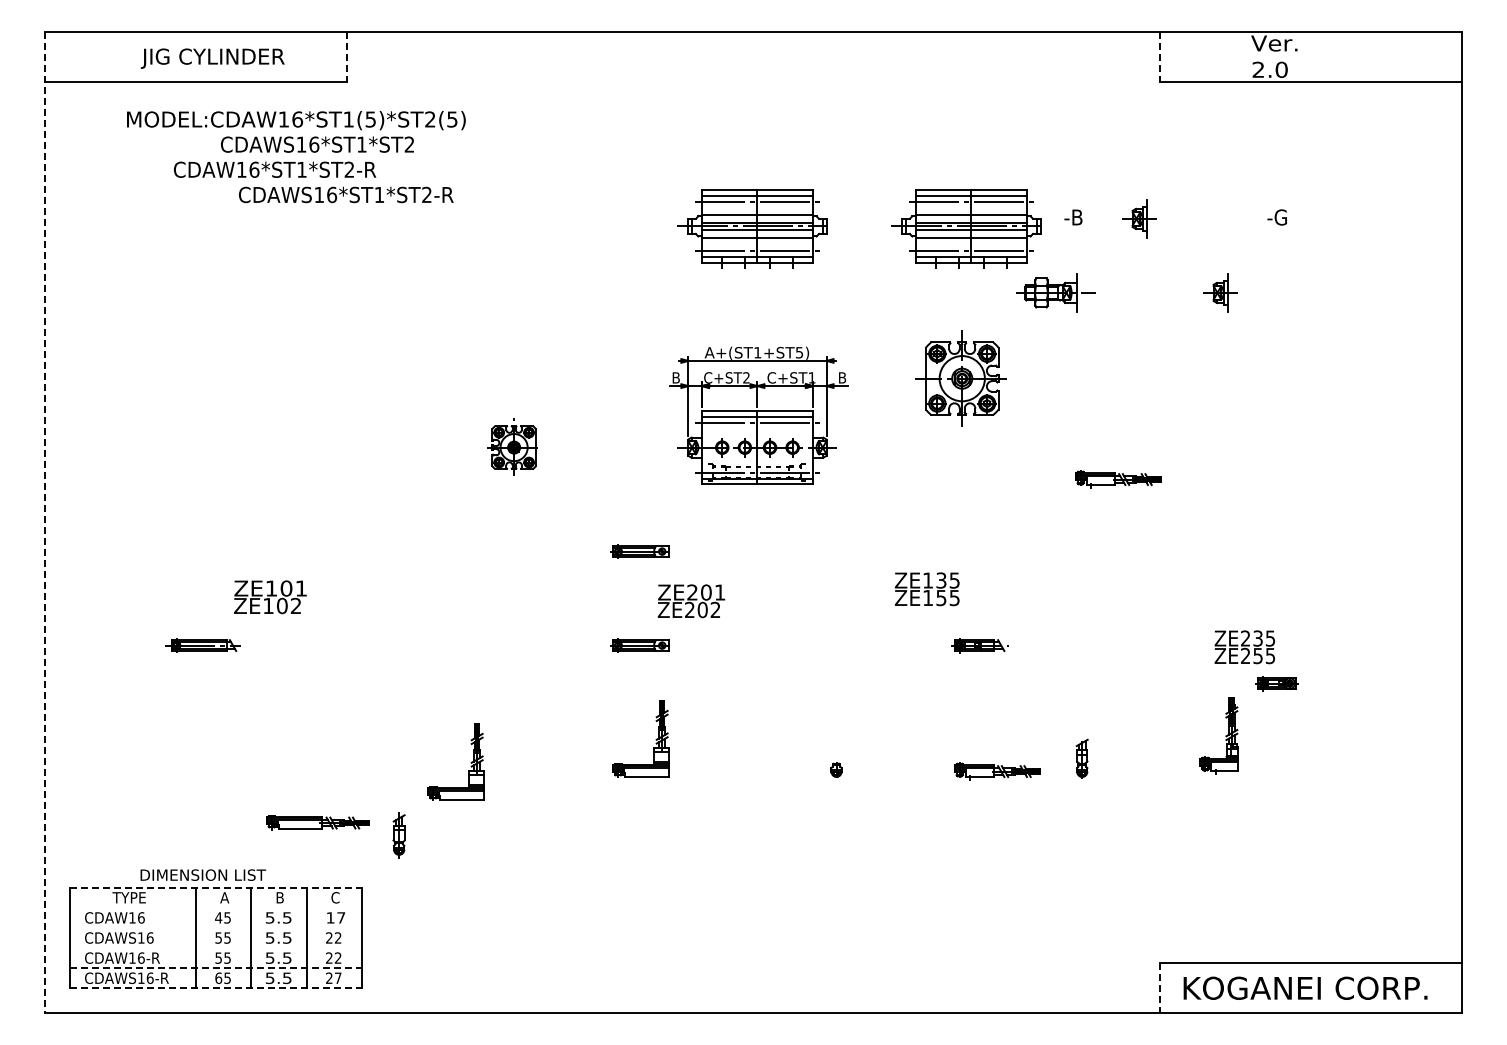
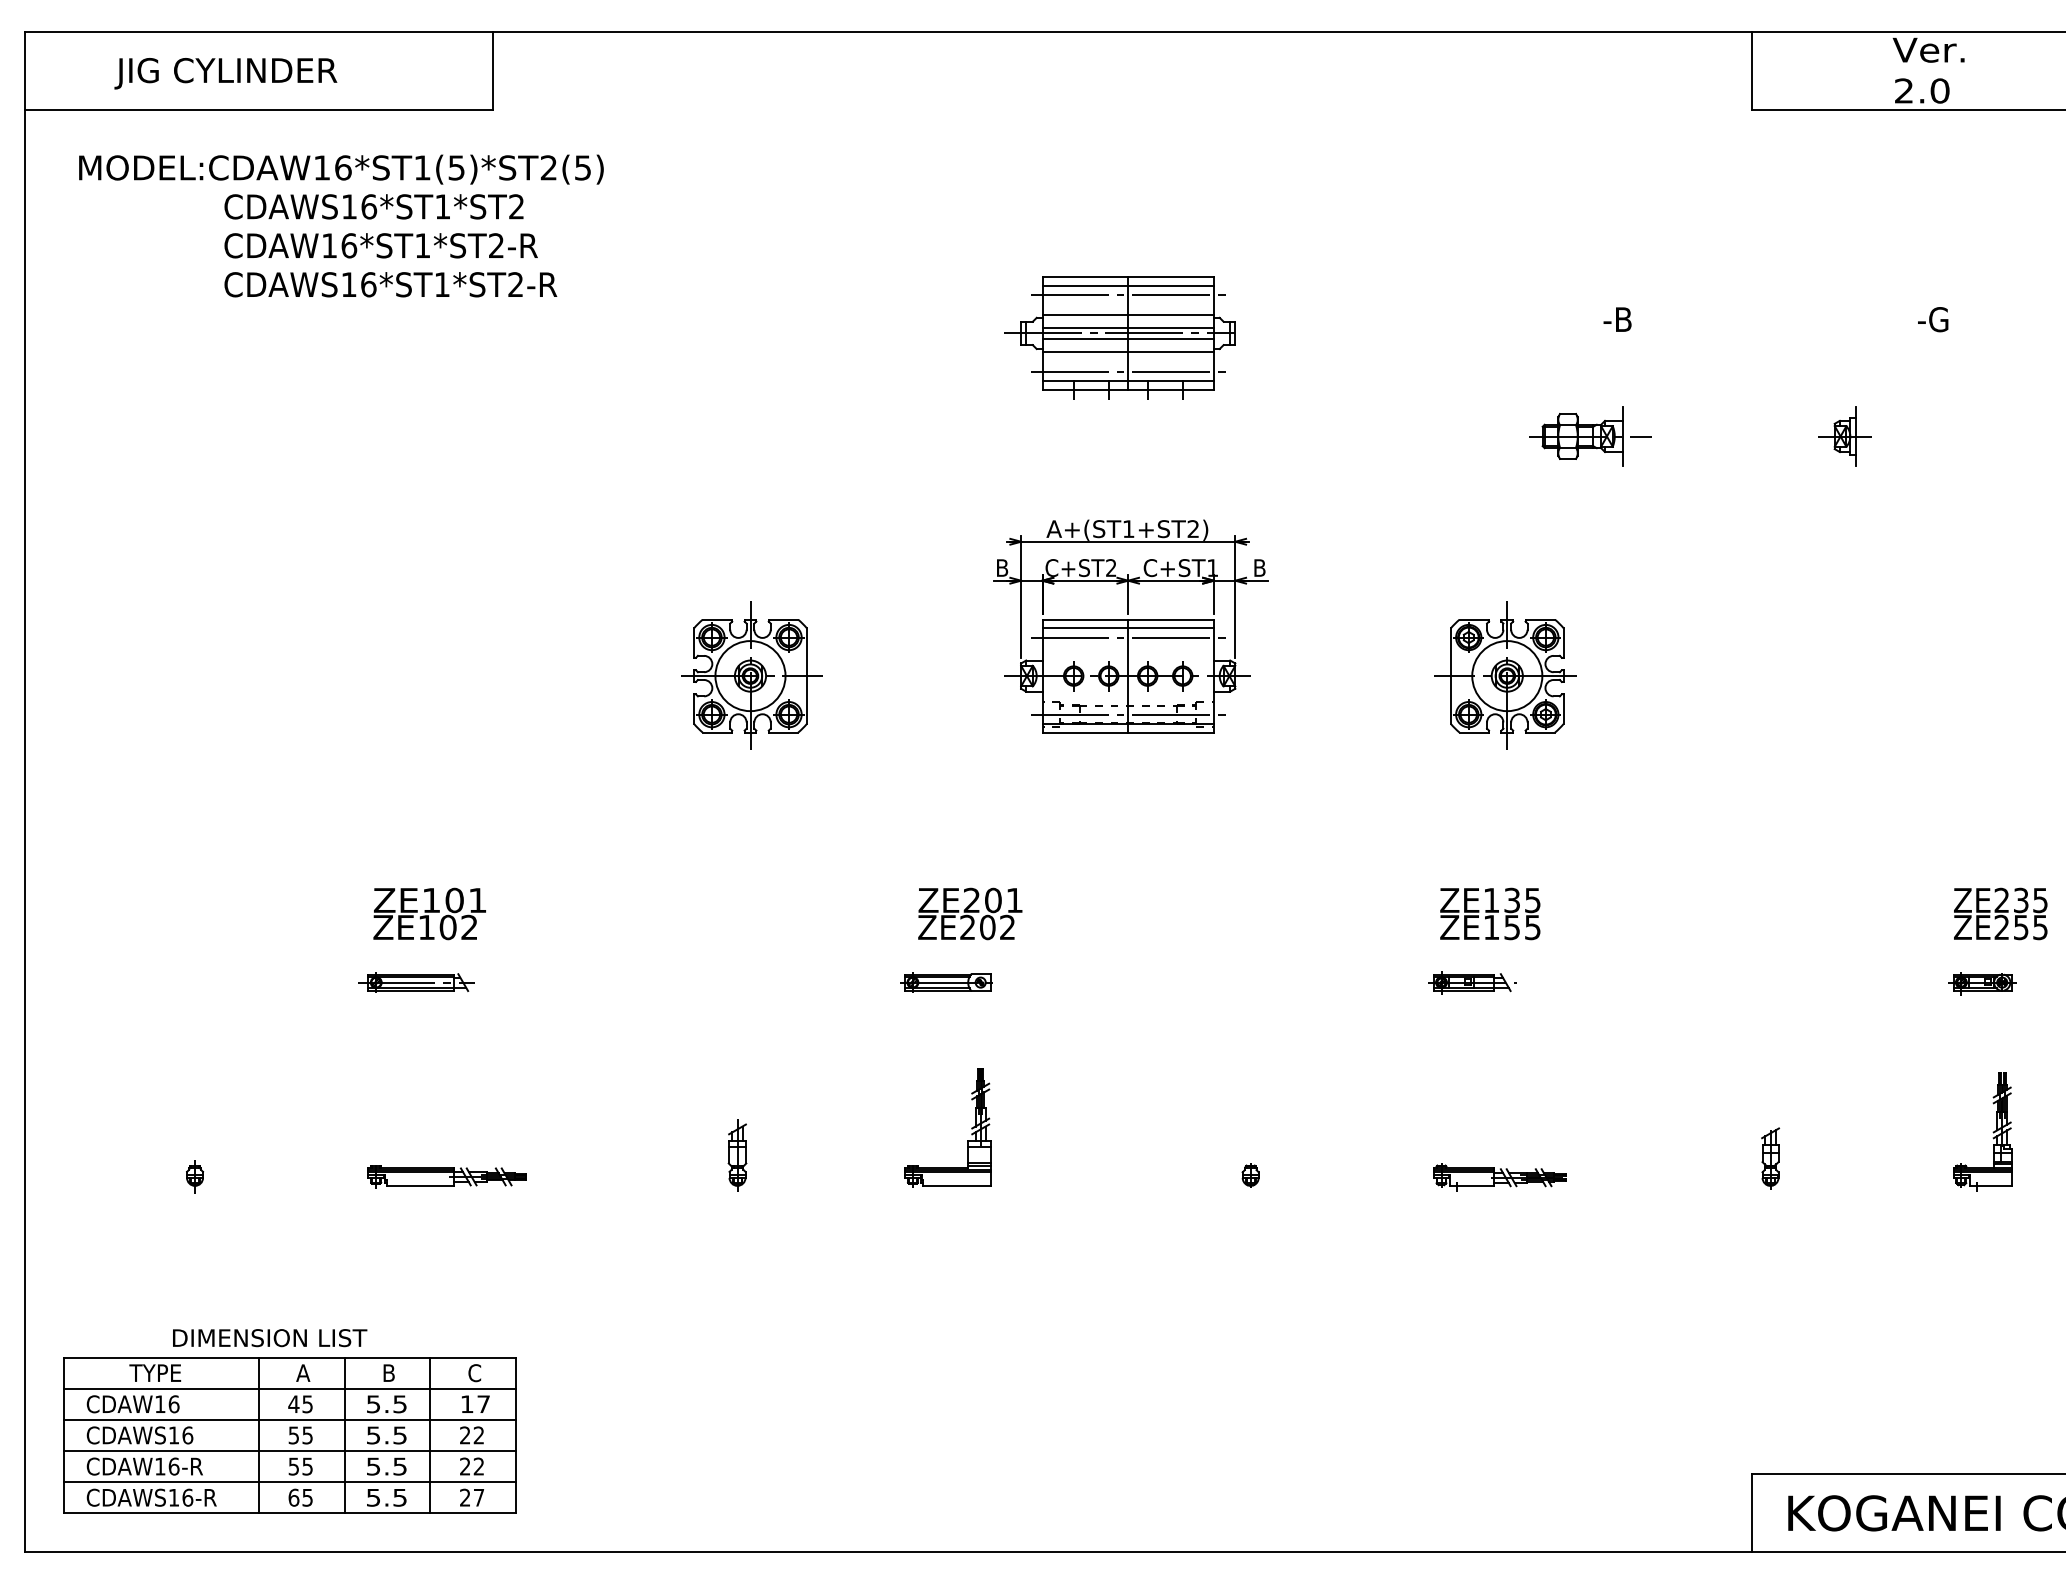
line: (346, 57) -> (491, 71), dashed -> solid
line: (1160, 57) -> (1752, 71), dashed -> solid
text: (212, 58) -> (225, 73), moved
text: (296, 131) -> (341, 186), moved
text: (346, 194) -> (391, 284), moved
part: (1139, 218) -> (1719, 321), removed
part: (966, 228) -> (1451, 336), removed
text: (799, 352) -> (1193, 528), A+(ST1+ST5) -> A+(ST1+ST2)
part: (960, 378) -> (1504, 675), moved
part: (514, 447) -> (751, 675), size x1.67
part: (1118, 479) -> (1687, 725), removed
line: (45, 522) -> (25, 791), dashed -> solid
part: (639, 551) -> (945, 836), removed
text: (927, 589) -> (1490, 914), moved
text: (270, 597) -> (429, 914), moved
text: (691, 601) -> (970, 914), moved
part: (202, 645) -> (415, 982), moved
text: (1244, 647) -> (2000, 914), moved
part: (1276, 683) -> (1981, 982), moved
part: (1225, 735) -> (1992, 1131), moved
part: (1081, 758) -> (1769, 1157), moved
part: (470, 762) -> (683, 1163), removed
part: (154, 770) -> (194, 1176), added
part: (317, 822) -> (446, 1176), moved
part: (398, 835) -> (736, 1155), moved
line: (216, 887) -> (290, 1357), dashed -> solid
line: (216, 907) -> (290, 1388), added
line: (216, 927) -> (290, 1419), added
line: (216, 948) -> (290, 1451), added
line: (216, 968) -> (290, 1482), dashed -> solid
line: (216, 988) -> (290, 1513), dashed -> solid
line: (1160, 988) -> (1752, 1513), dashed -> solid

